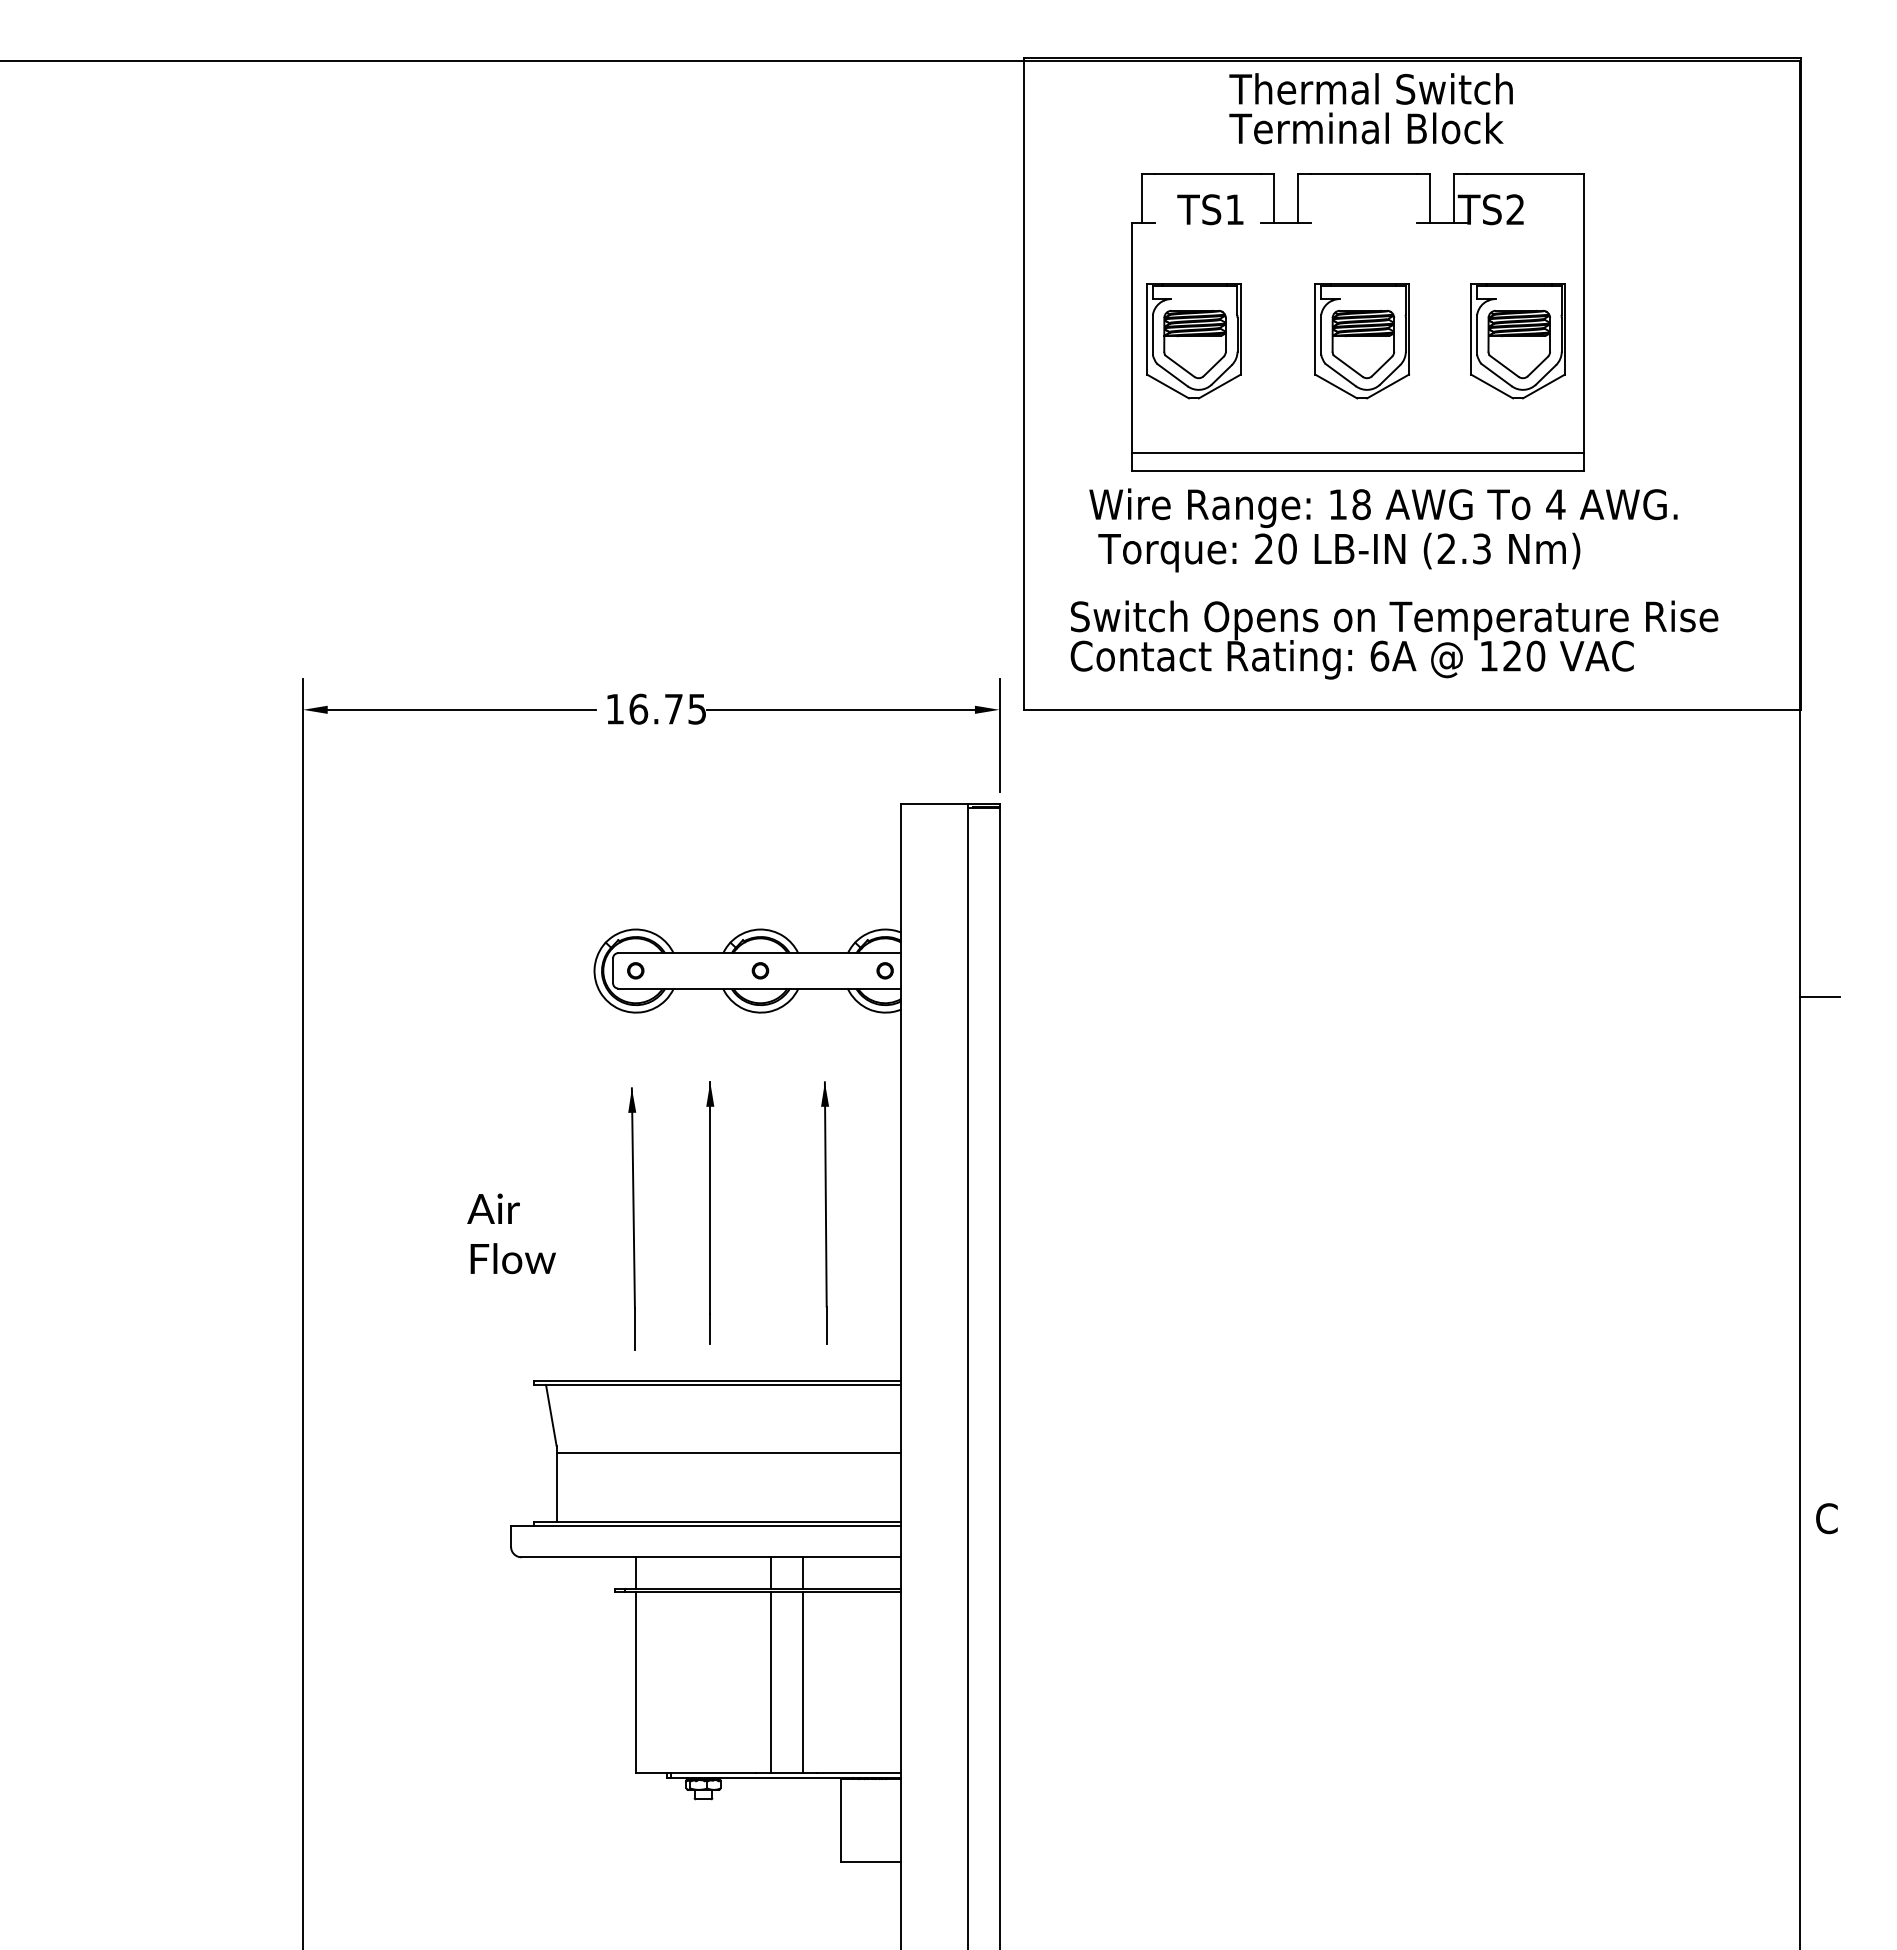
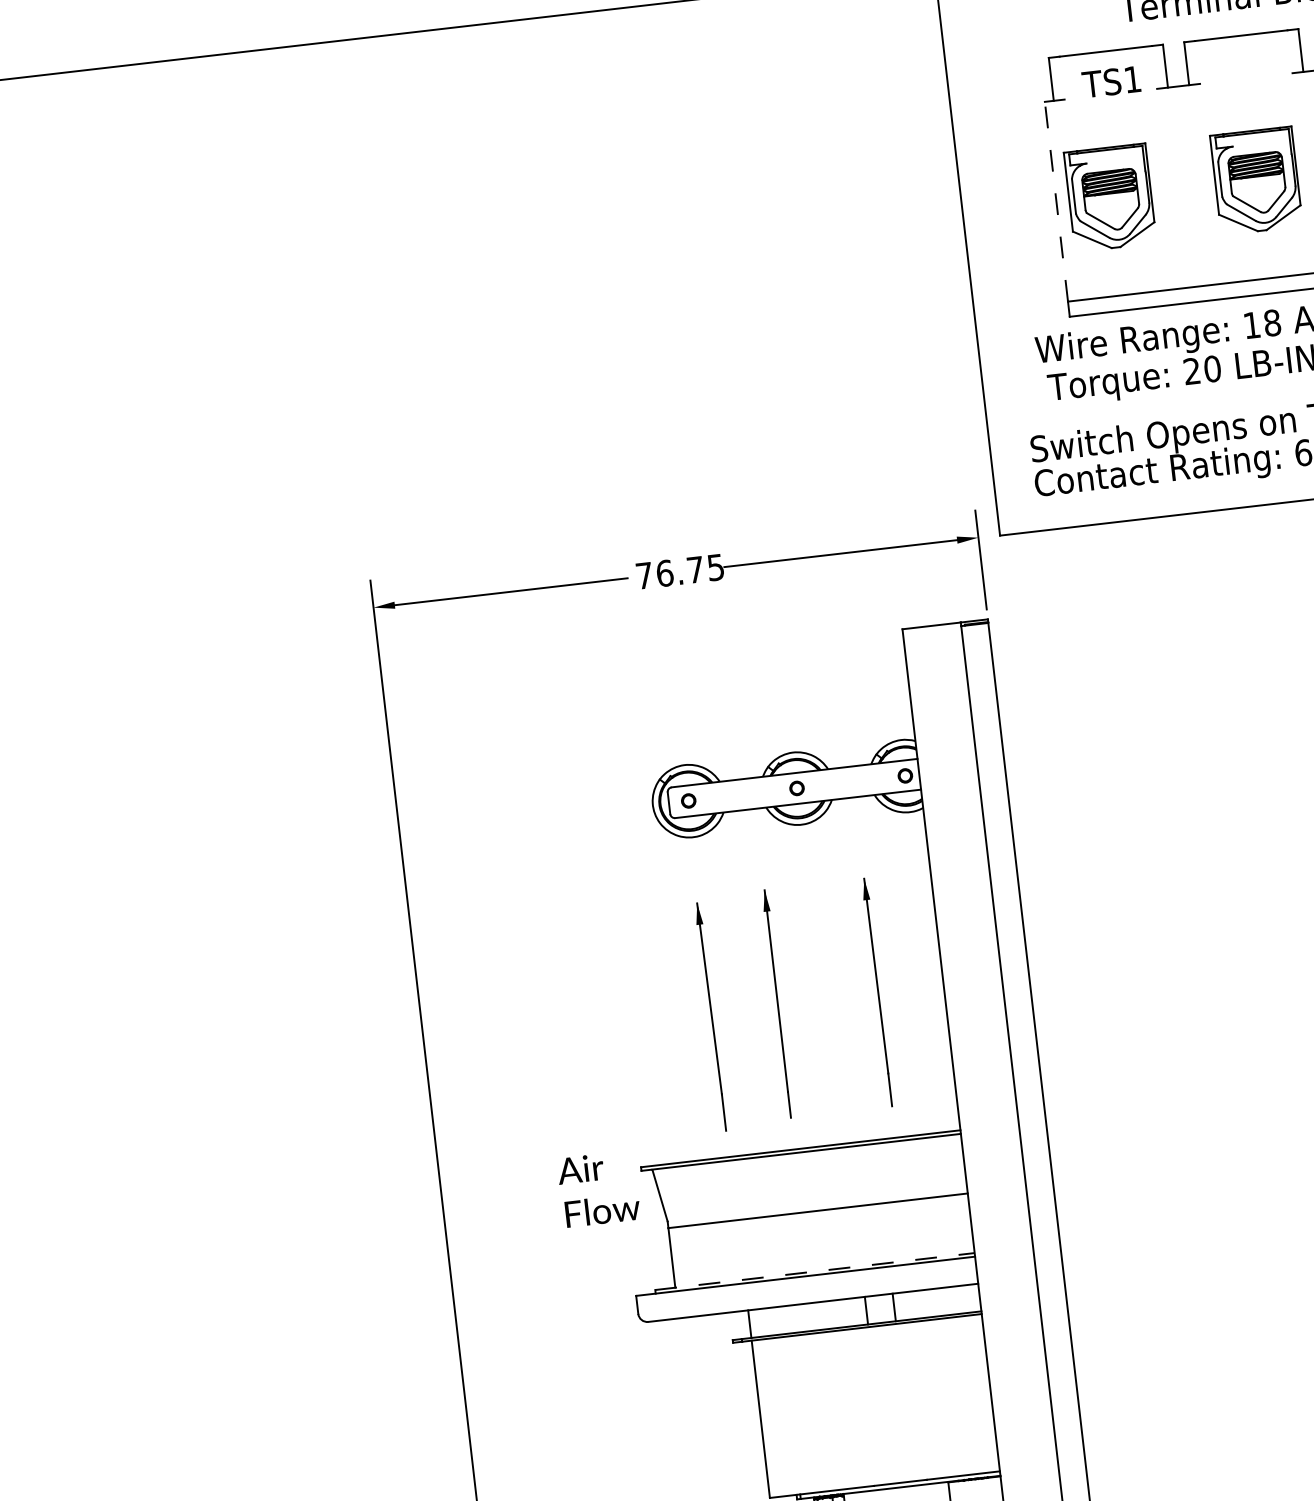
line: (1132, 338) -> (1056, 201), solid -> dashed
text: (614, 709) -> (643, 576), 16.75 -> 76.75
text: (511, 1233) -> (598, 1188), moved
line: (717, 1521) -> (815, 1271), solid -> dashed
line: (770, 1682) -> (877, 1405), removed
line: (802, 1682) -> (905, 1402), removed

